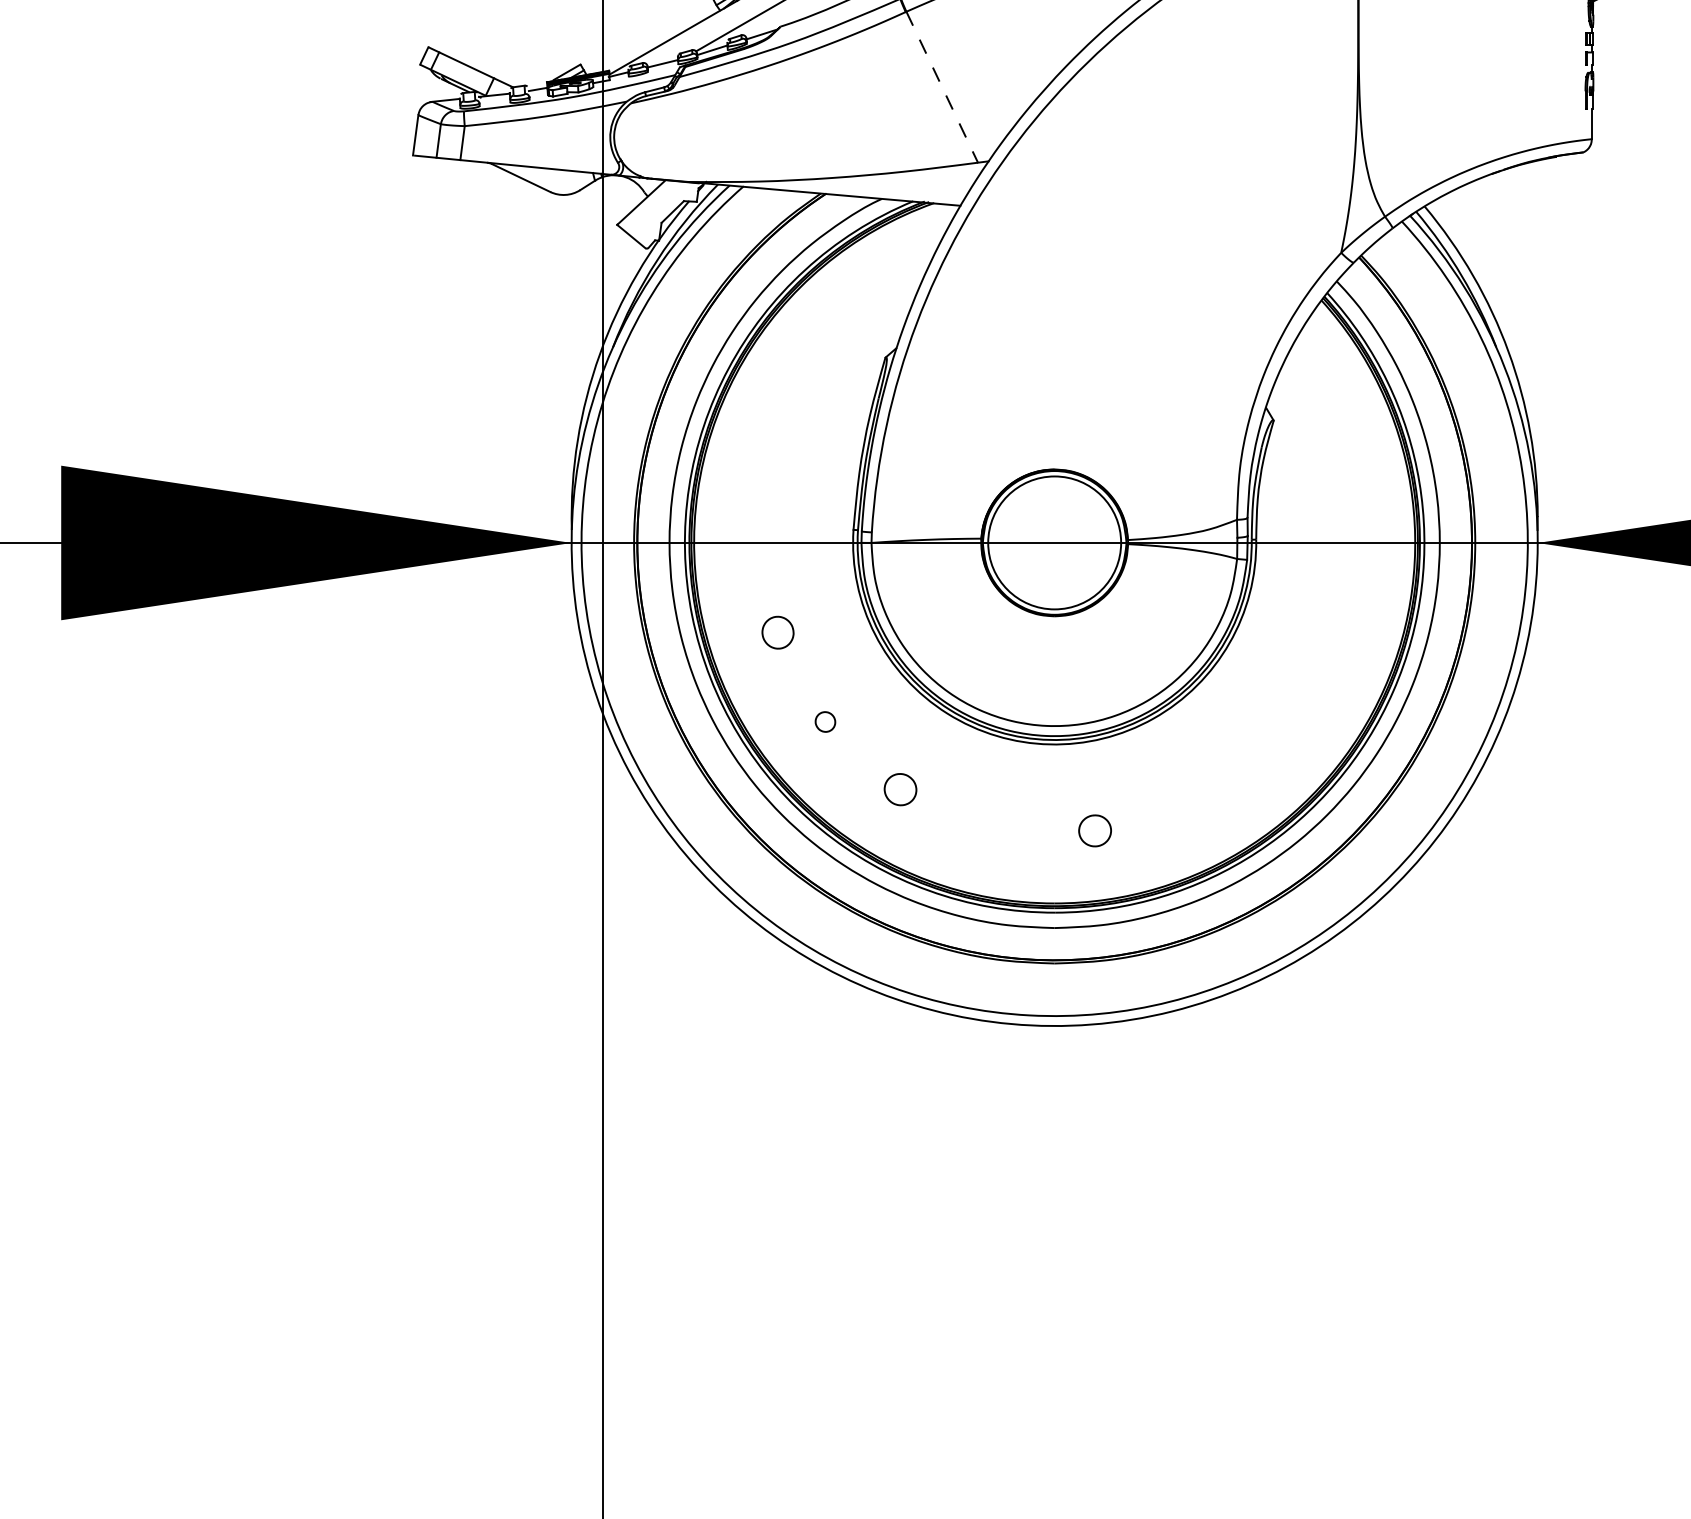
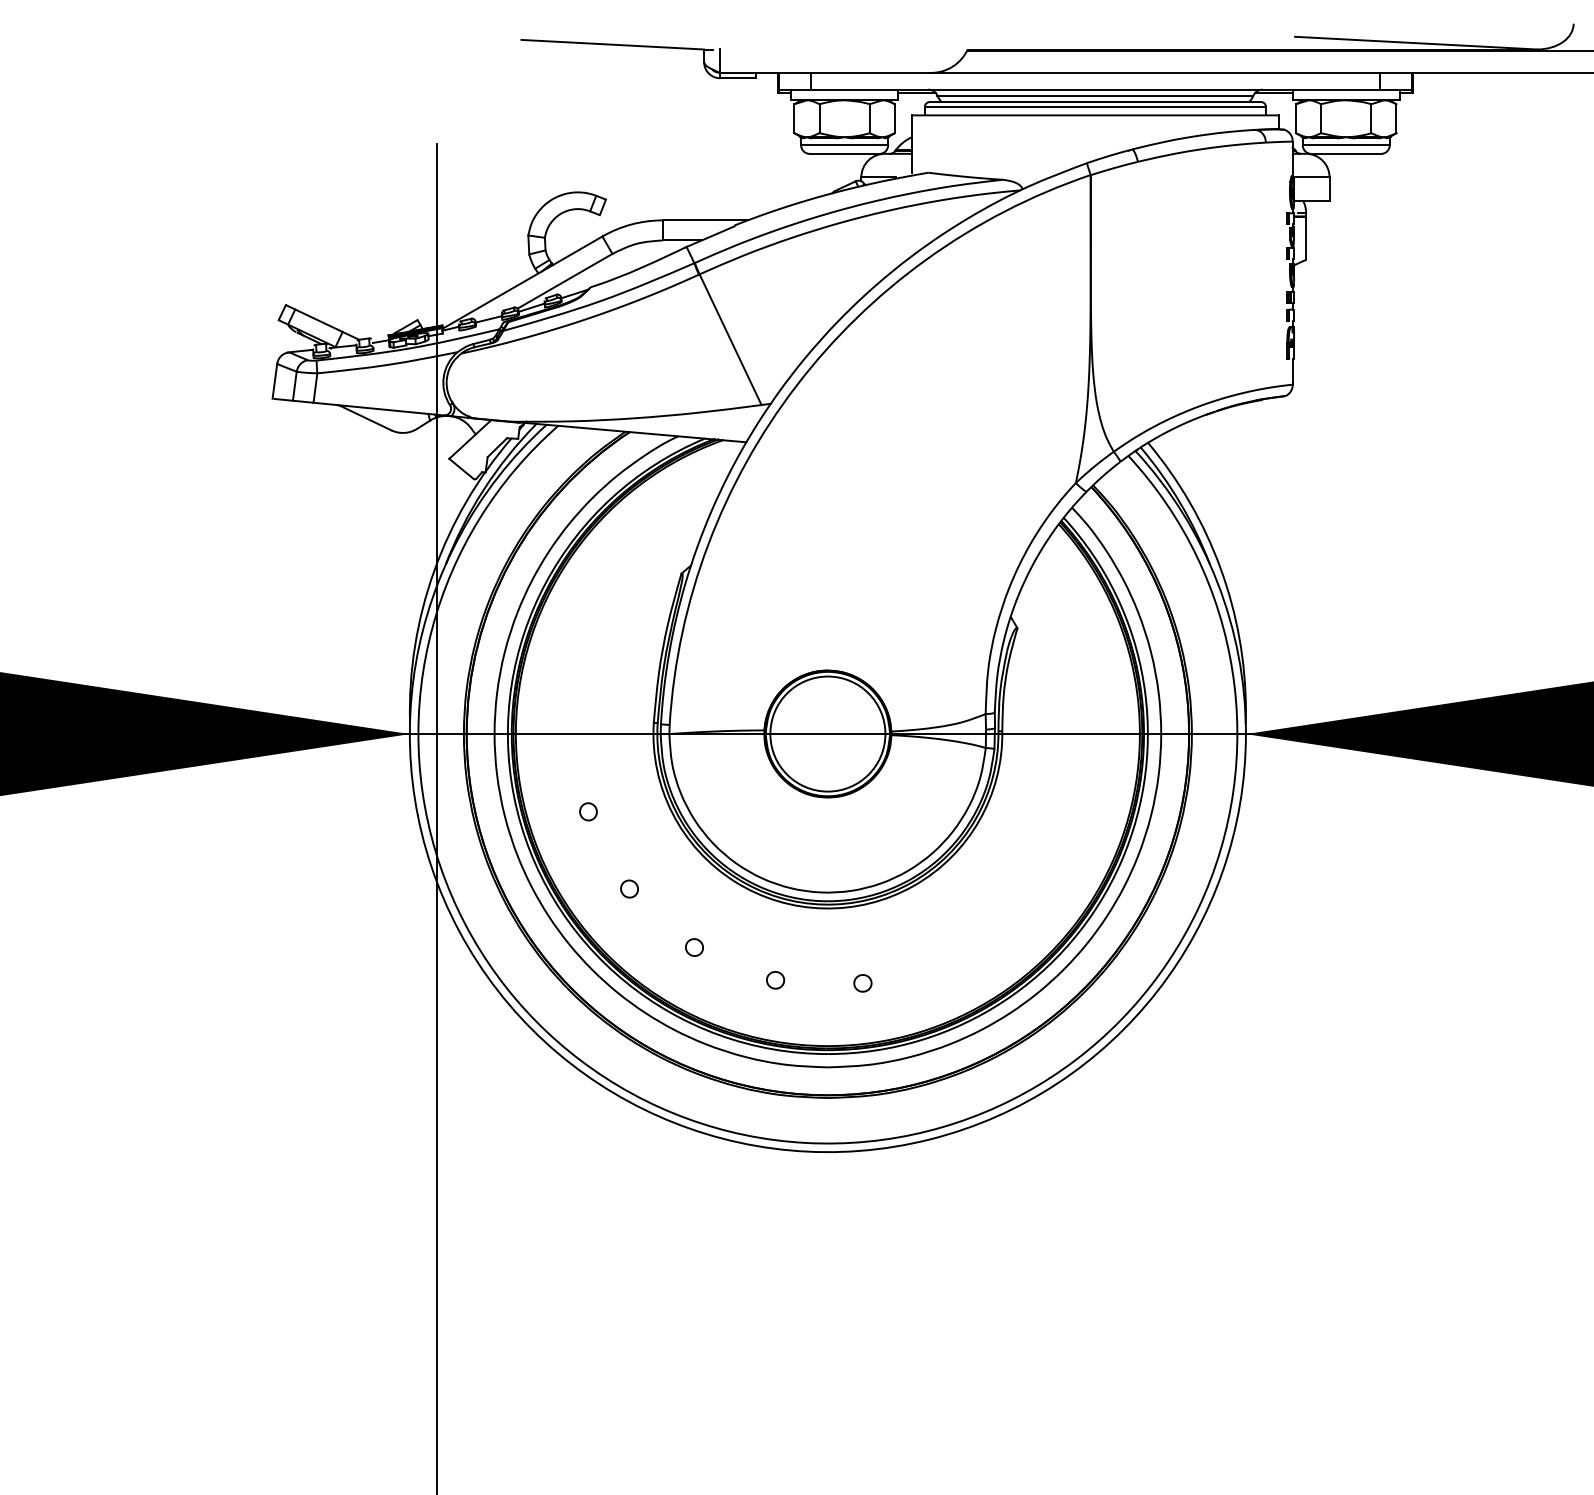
line: (942, 88) -> (730, 340), dashed -> solid
part: (778, 632) -> (588, 811), size x0.62
part: (900, 789) -> (694, 947), size x0.62
part: (994, 827) -> (775, 980), added
part: (1094, 831) -> (862, 983), size x0.62

